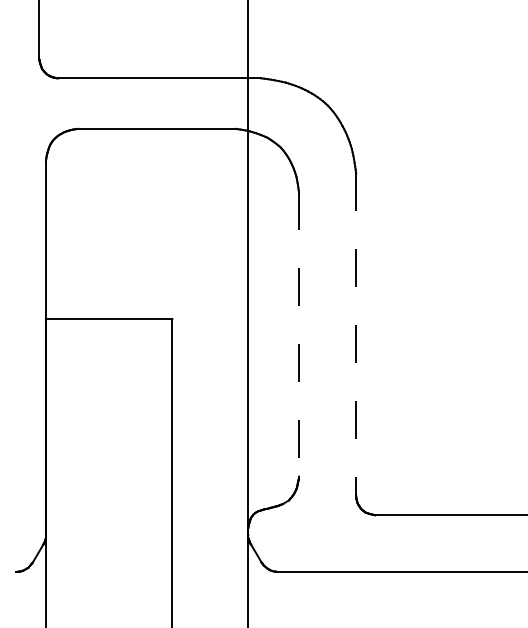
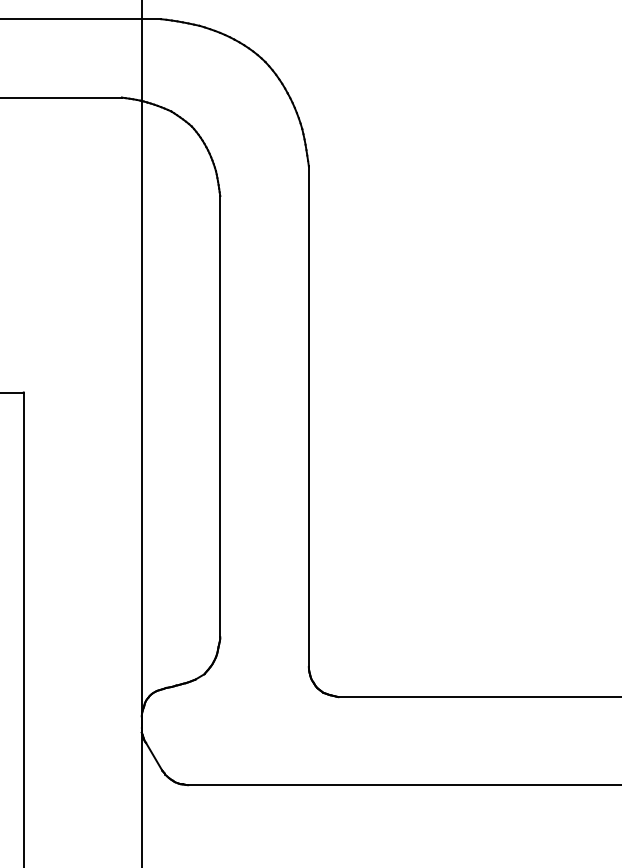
line: (356, 334) -> (309, 416), dashed -> solid
line: (299, 335) -> (220, 418), dashed -> solid

